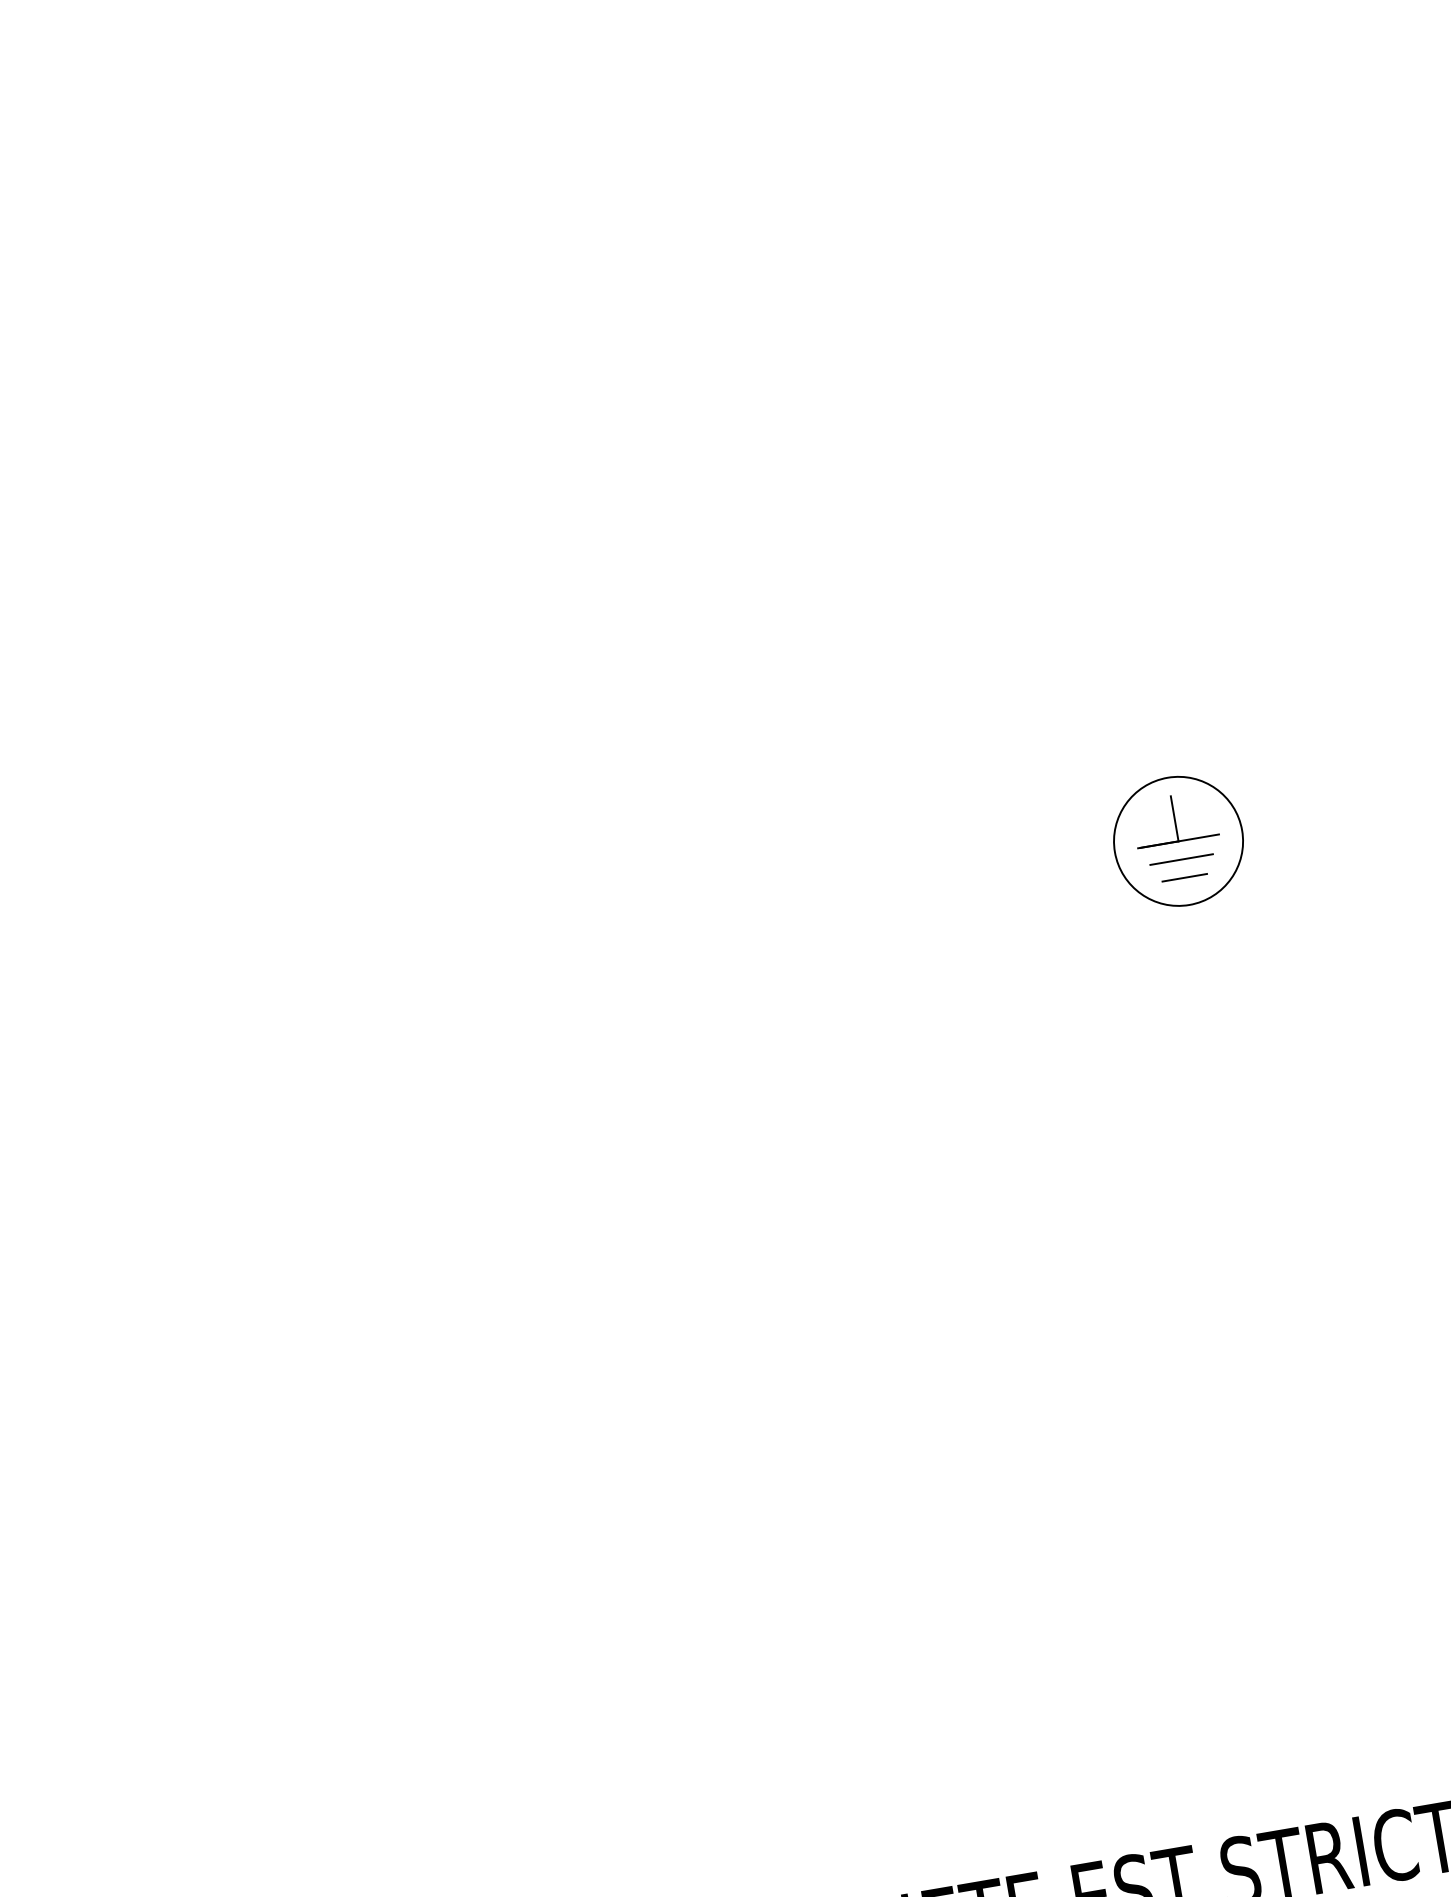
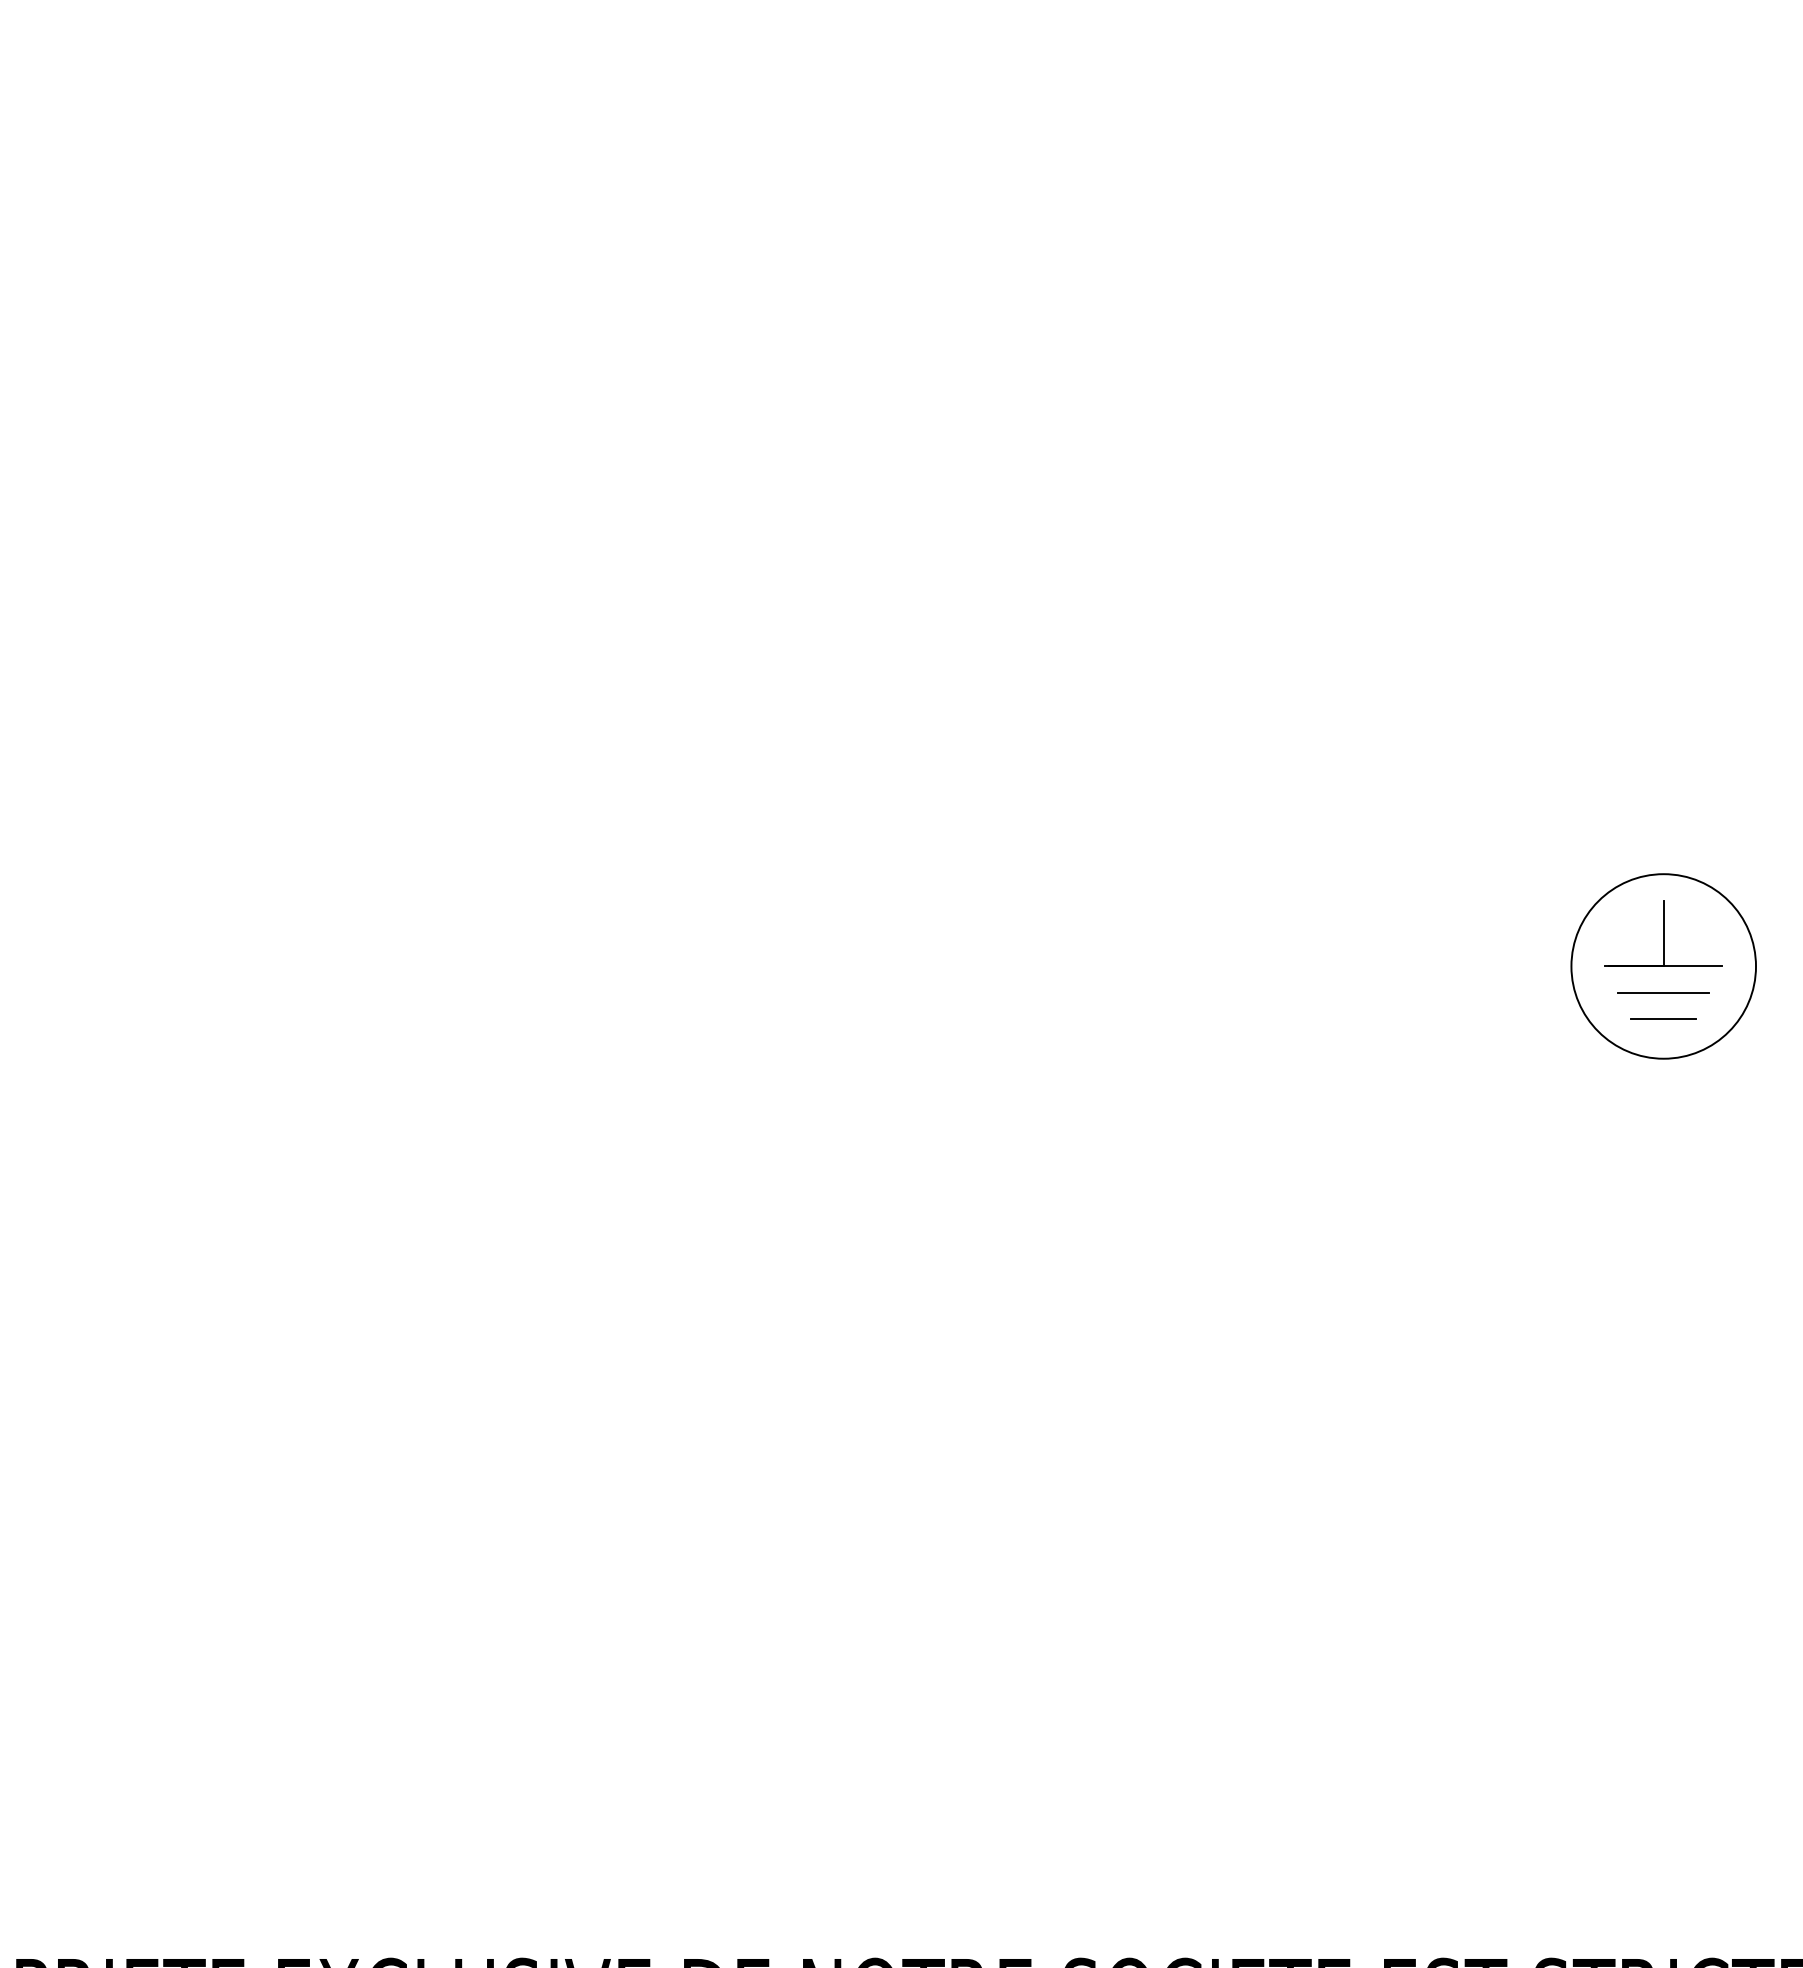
part: (1178, 841) -> (1663, 966), size x1.43

